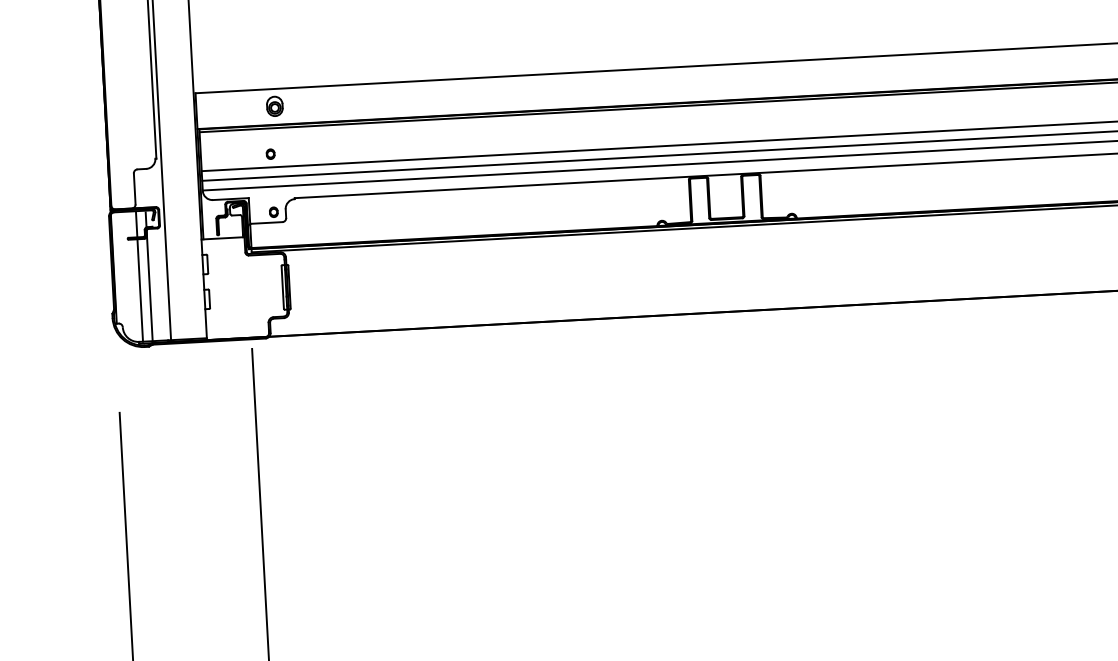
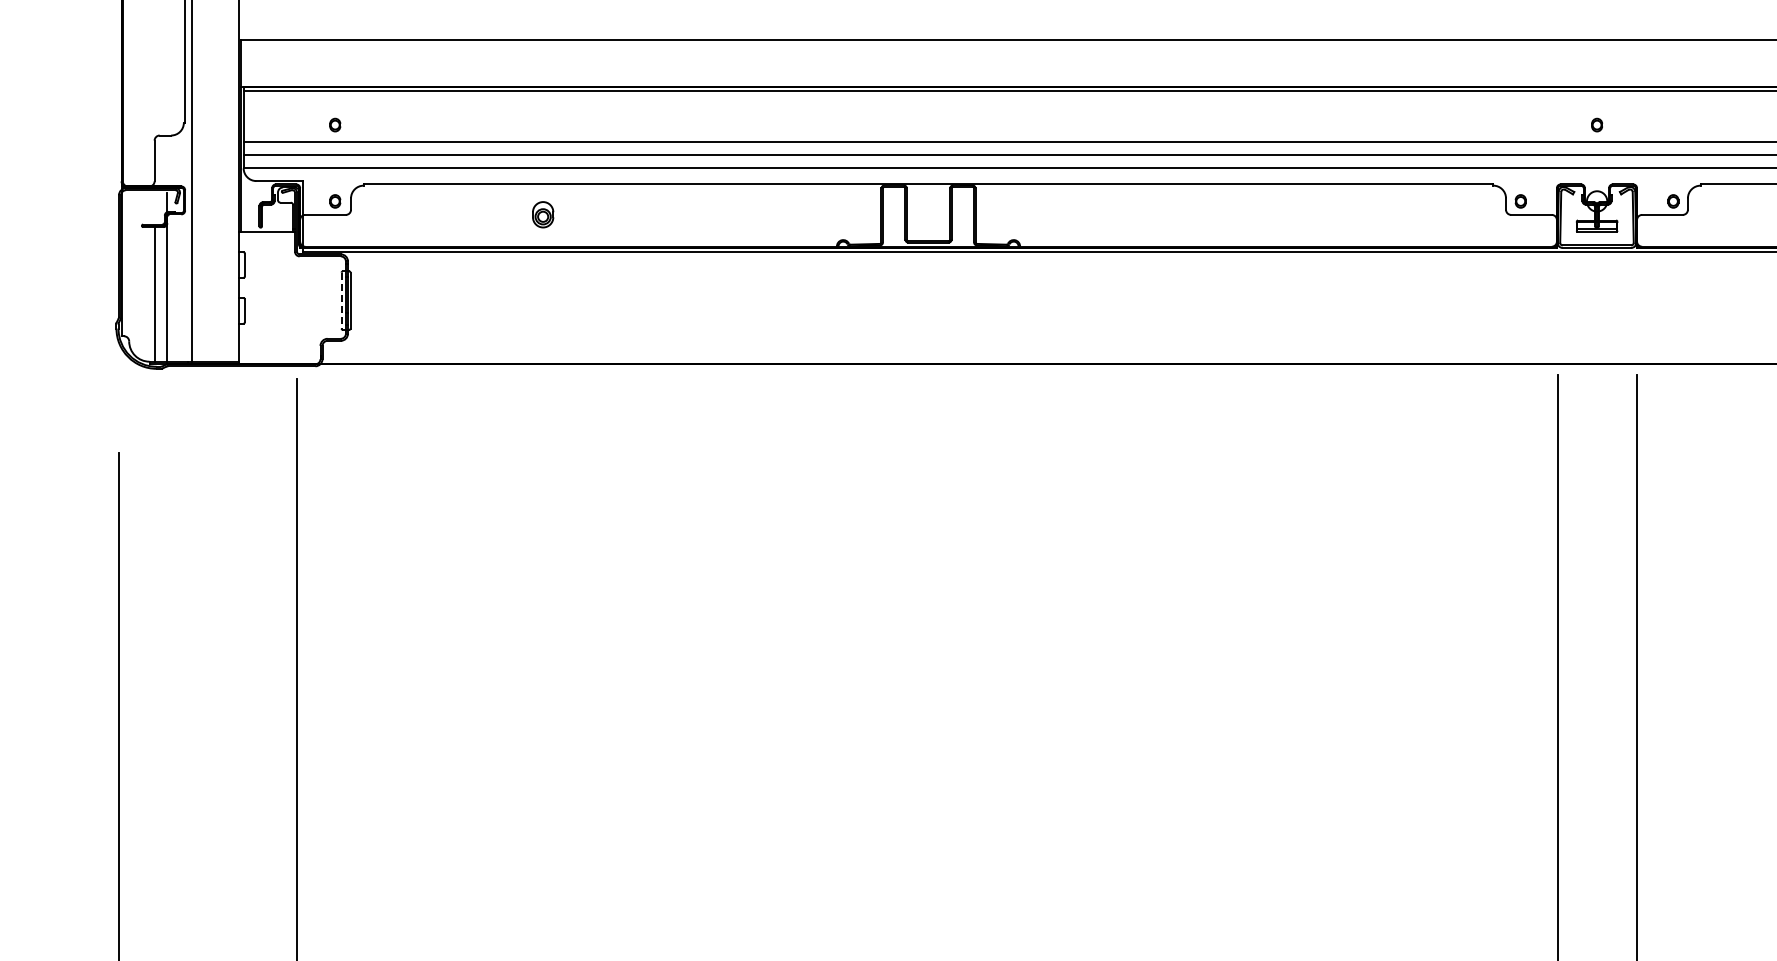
part: (275, 106) -> (543, 214), moved
line: (136, 225) -> (154, 208), removed
line: (282, 287) -> (341, 300), solid -> dashed

